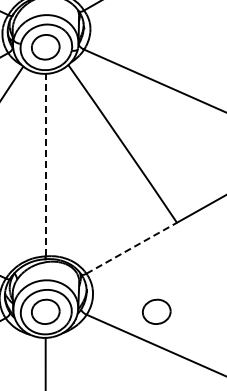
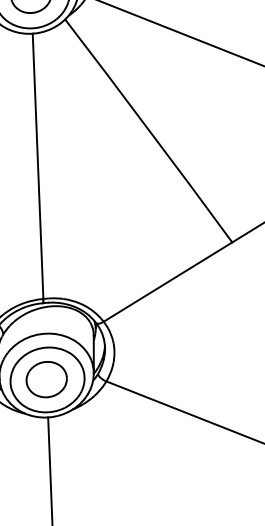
line: (45, 164) -> (37, 165), dashed -> solid
line: (131, 248) -> (167, 282), dashed -> solid
part: (156, 311) -> (207, 372), removed

